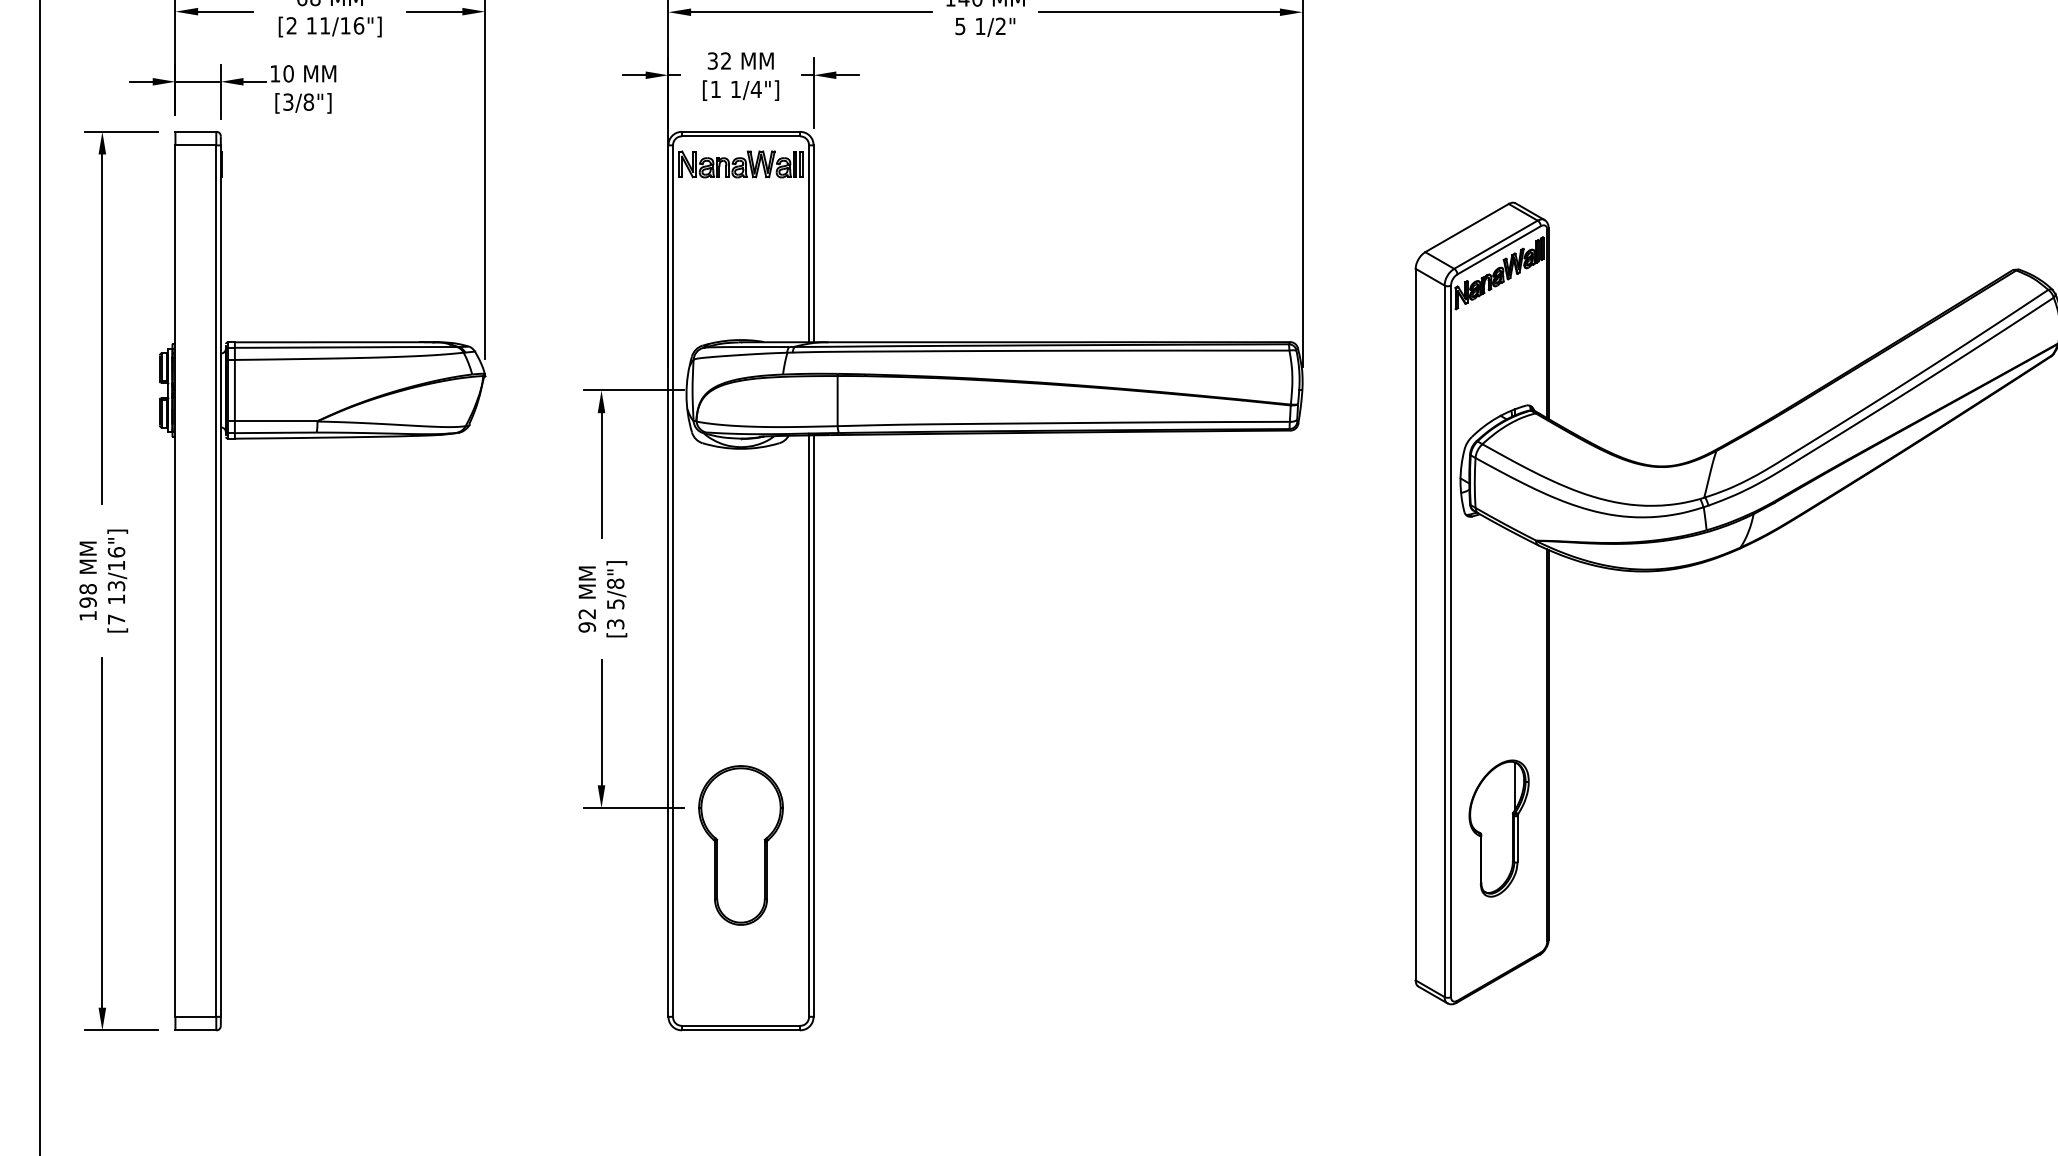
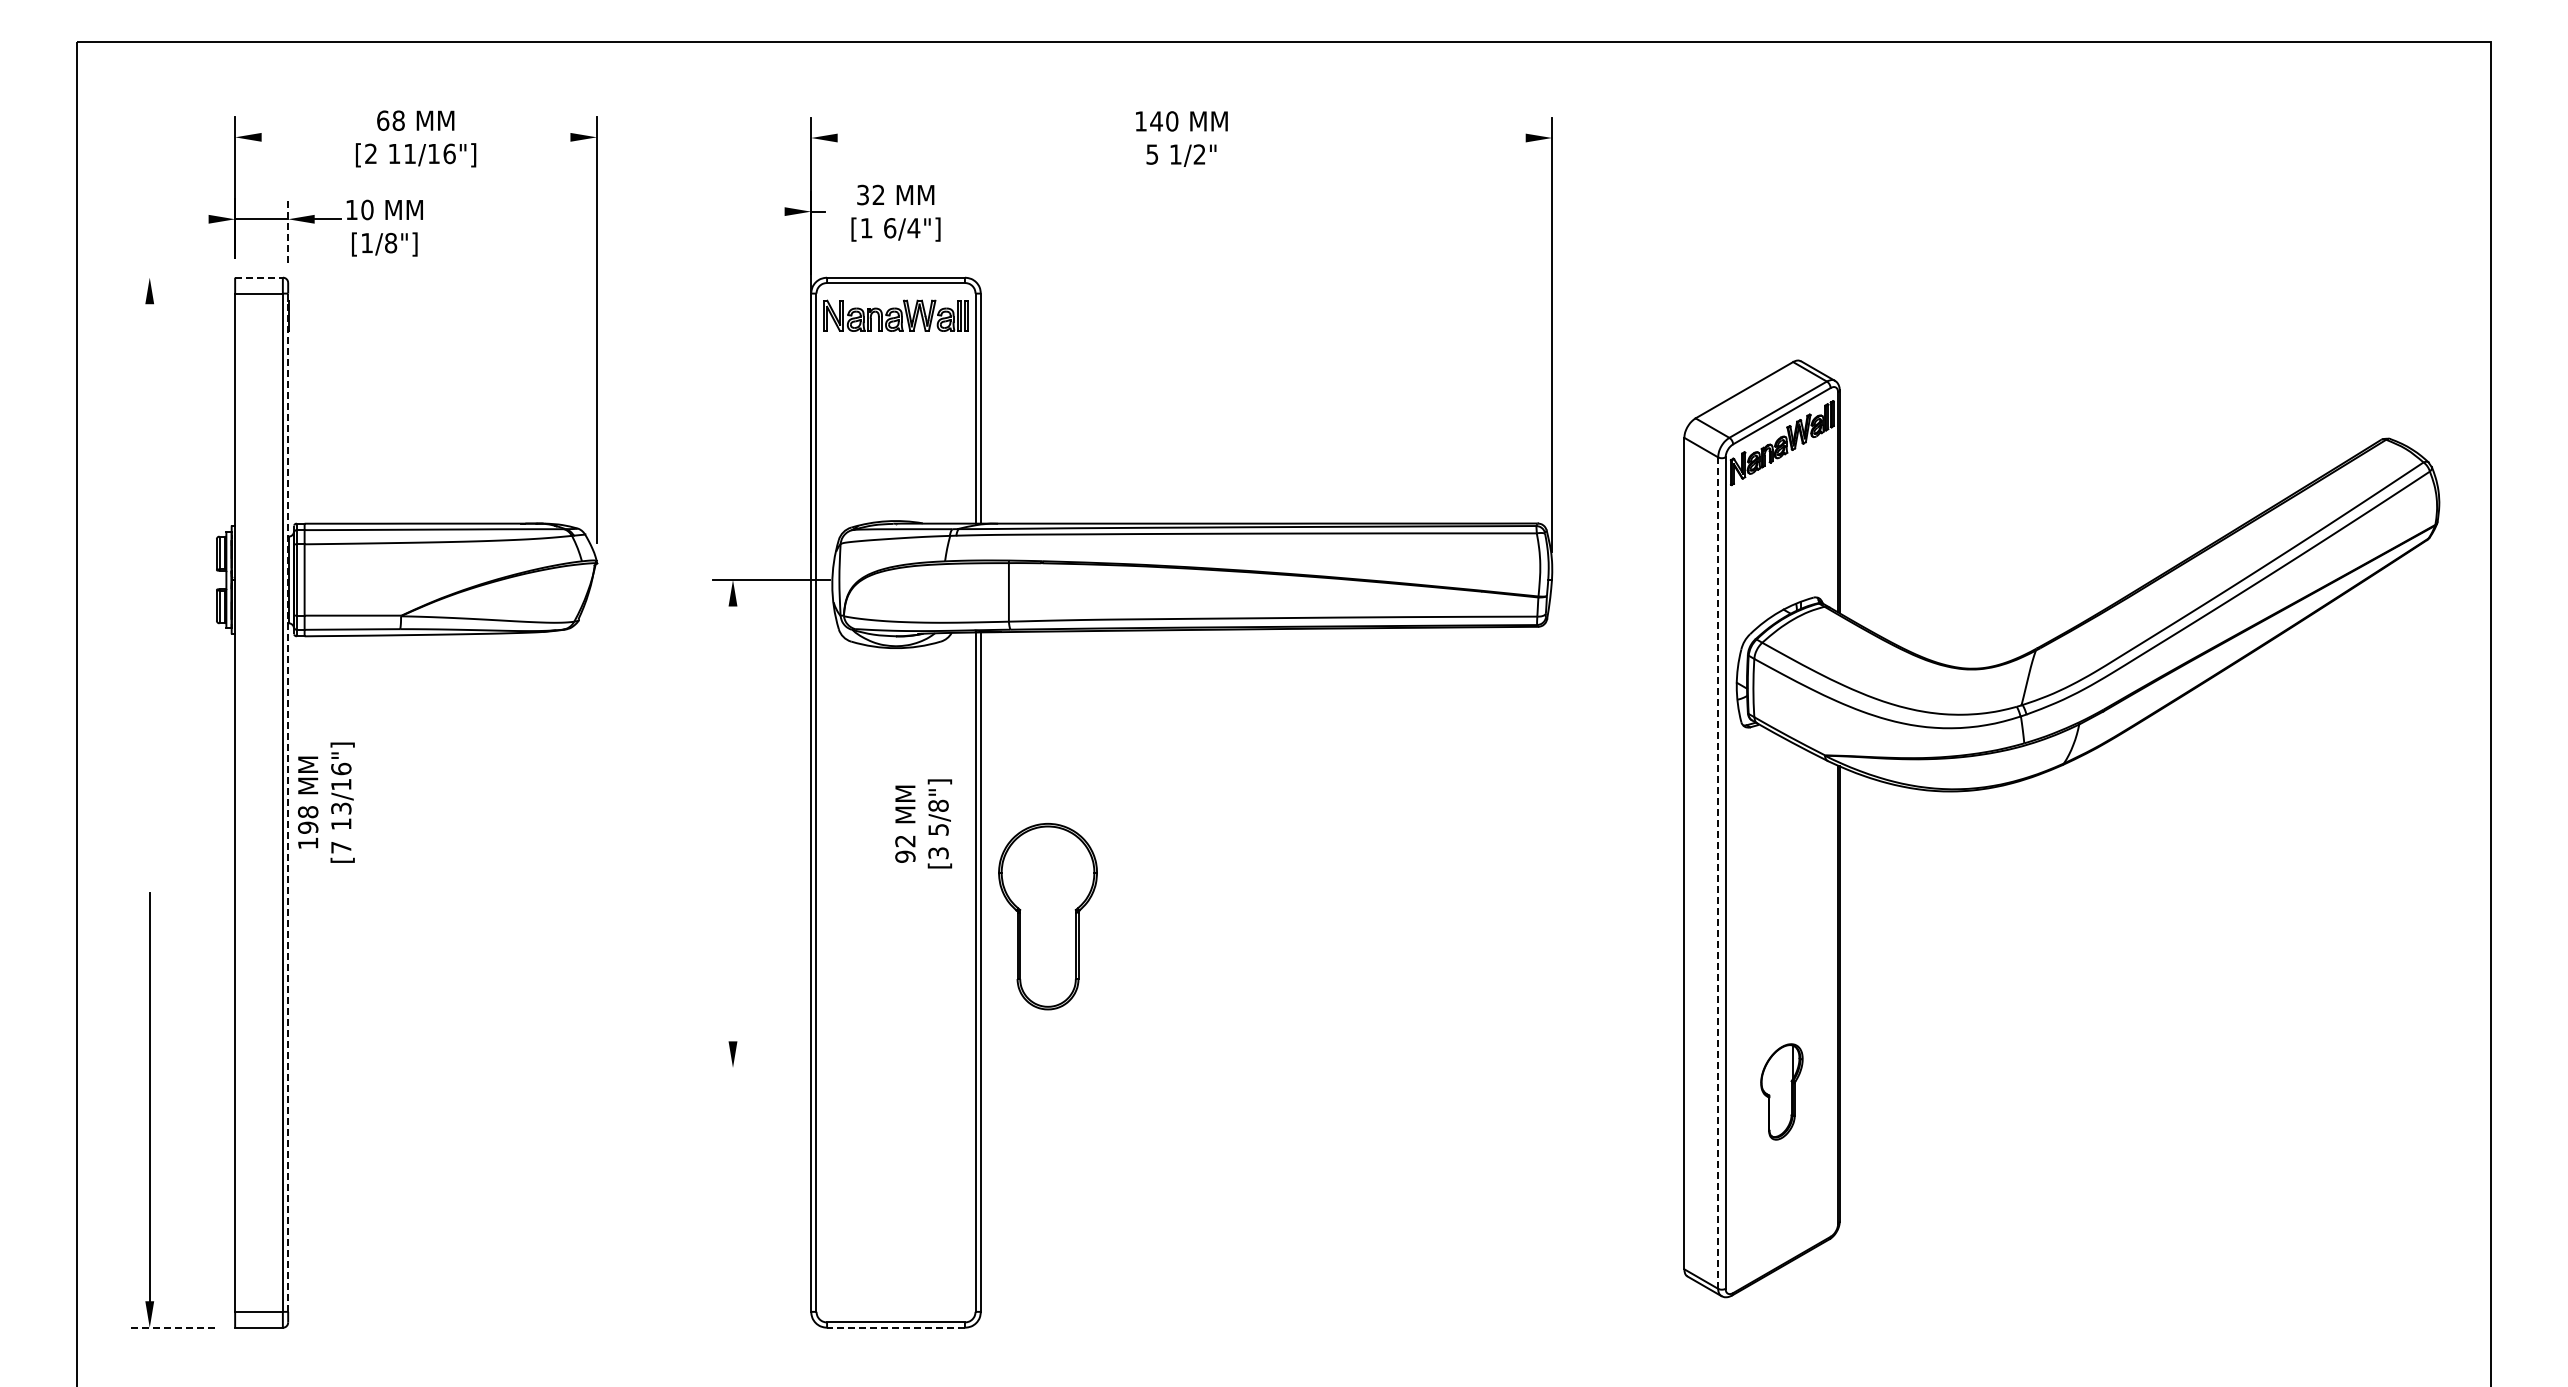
line: (225, 11) -> (293, 137), removed
line: (435, 11) -> (538, 137), removed
line: (810, 12) -> (977, 138), removed
line: (1159, 12) -> (1384, 138), removed
line: (634, 75) -> (771, 211), removed
part: (832, 78) -> (1002, 215), removed
line: (141, 81) -> (195, 219), removed
text: (736, 89) -> (890, 228), 1/4"] -> 6/4"]
line: (221, 92) -> (288, 231), solid -> dashed
text: (287, 101) -> (366, 242), [3/8"] -> [1/8"]
line: (121, 131) -> (172, 277), removed
line: (196, 131) -> (259, 277), solid -> dashed
line: (102, 329) -> (149, 508), removed
line: (601, 475) -> (733, 679), removed
text: (103, 580) -> (326, 802), moved
line: (221, 580) -> (288, 802), solid -> dashed
text: (602, 598) -> (923, 823), moved
line: (1444, 641) -> (1718, 873), solid -> dashed
line: (601, 722) -> (733, 967), removed
line: (634, 807) -> (771, 1067), removed
part: (1498, 828) -> (1781, 1091), size x0.6
part: (740, 845) -> (1047, 916), moved
line: (121, 1030) -> (172, 1327), solid -> dashed
line: (741, 1030) -> (896, 1327), solid -> dashed

